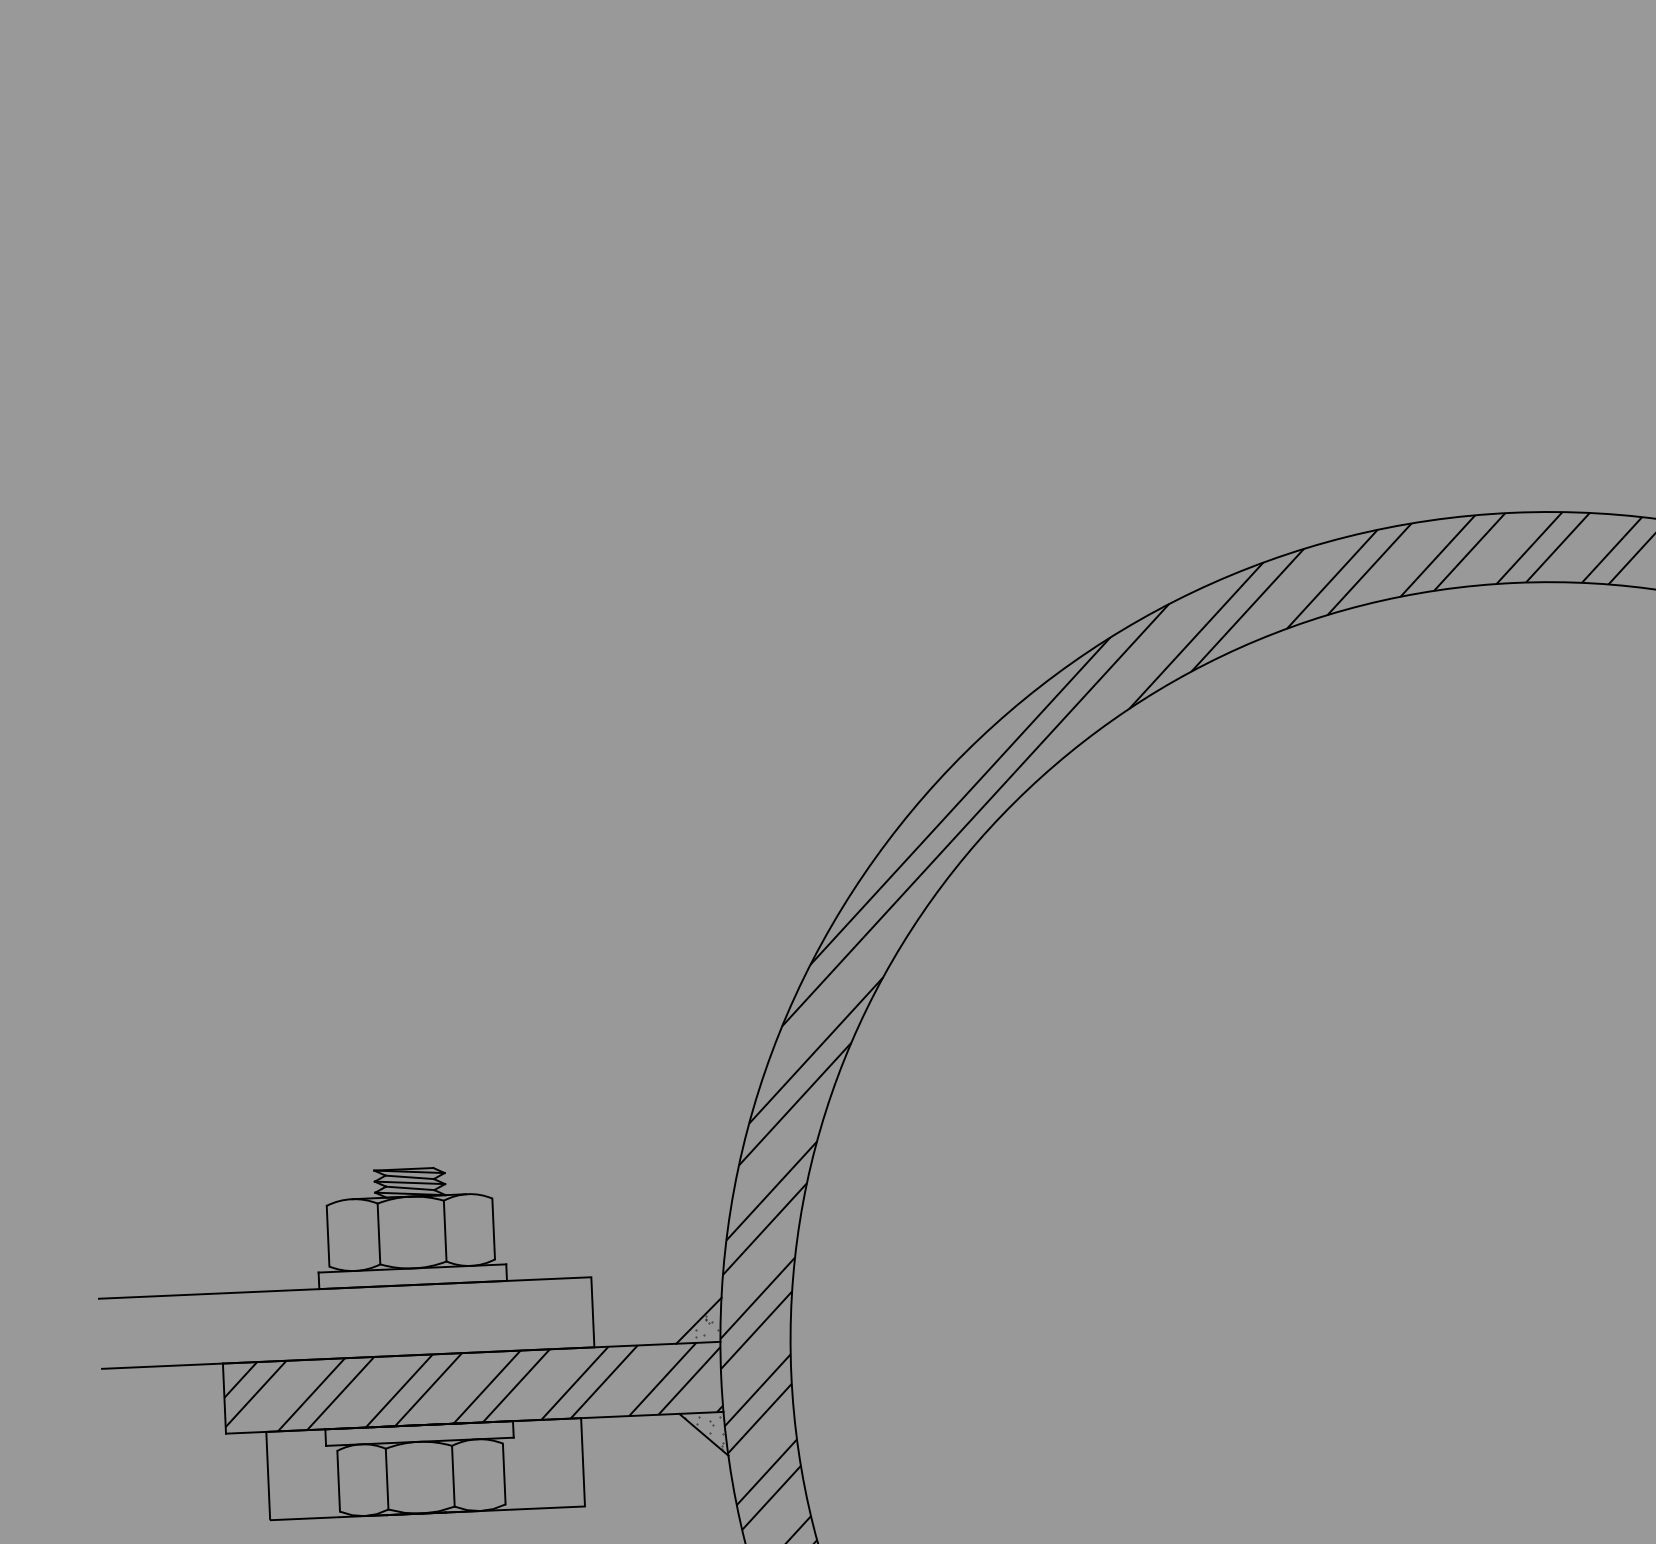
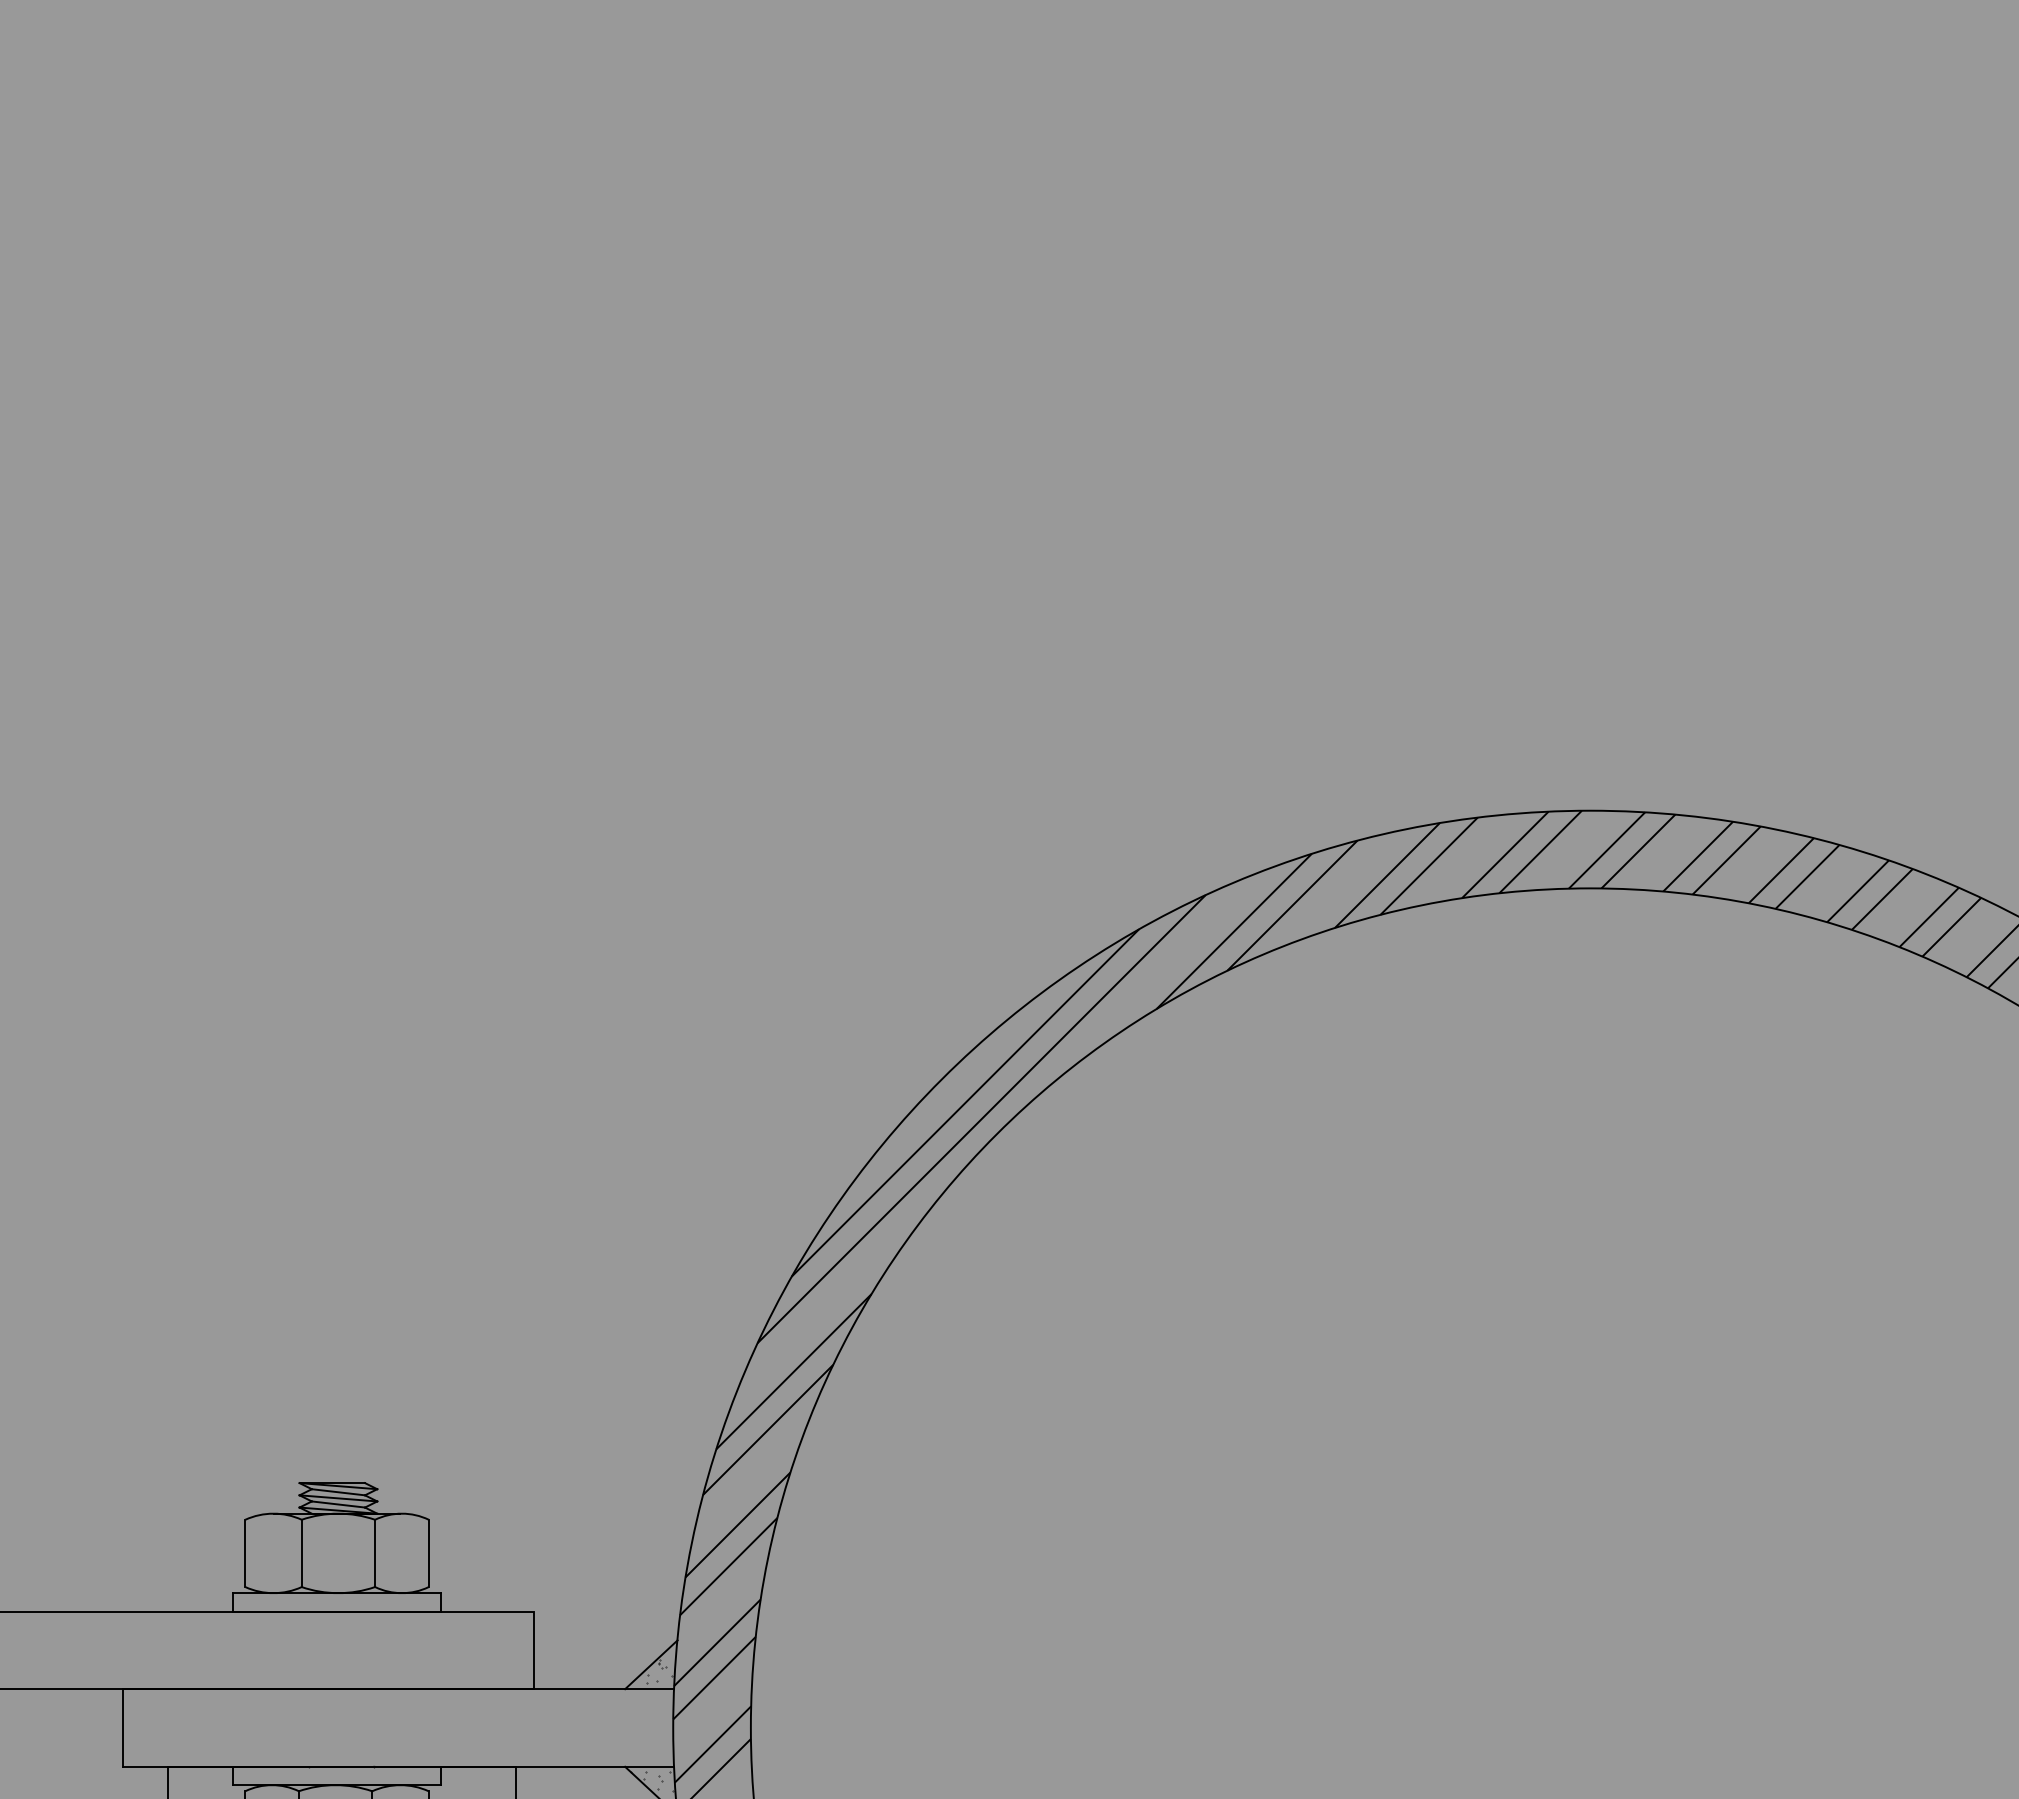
hatch: (472, 1387) -> (397, 1727), removed

